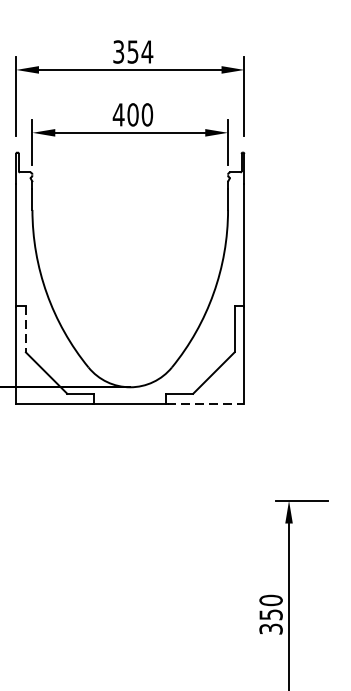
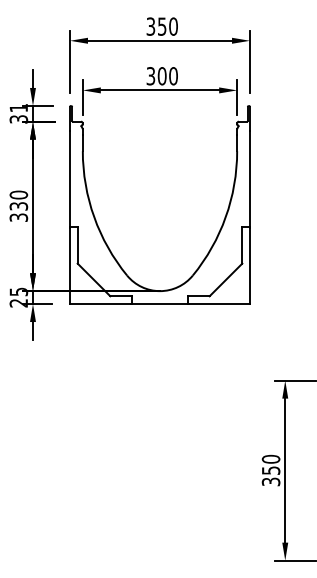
text: (147, 51) -> (173, 26), 354 -> 350
text: (118, 115) -> (150, 76), 400 -> 300
line: (25, 329) -> (77, 245), dashed -> solid
line: (206, 404) -> (220, 304), dashed -> solid

